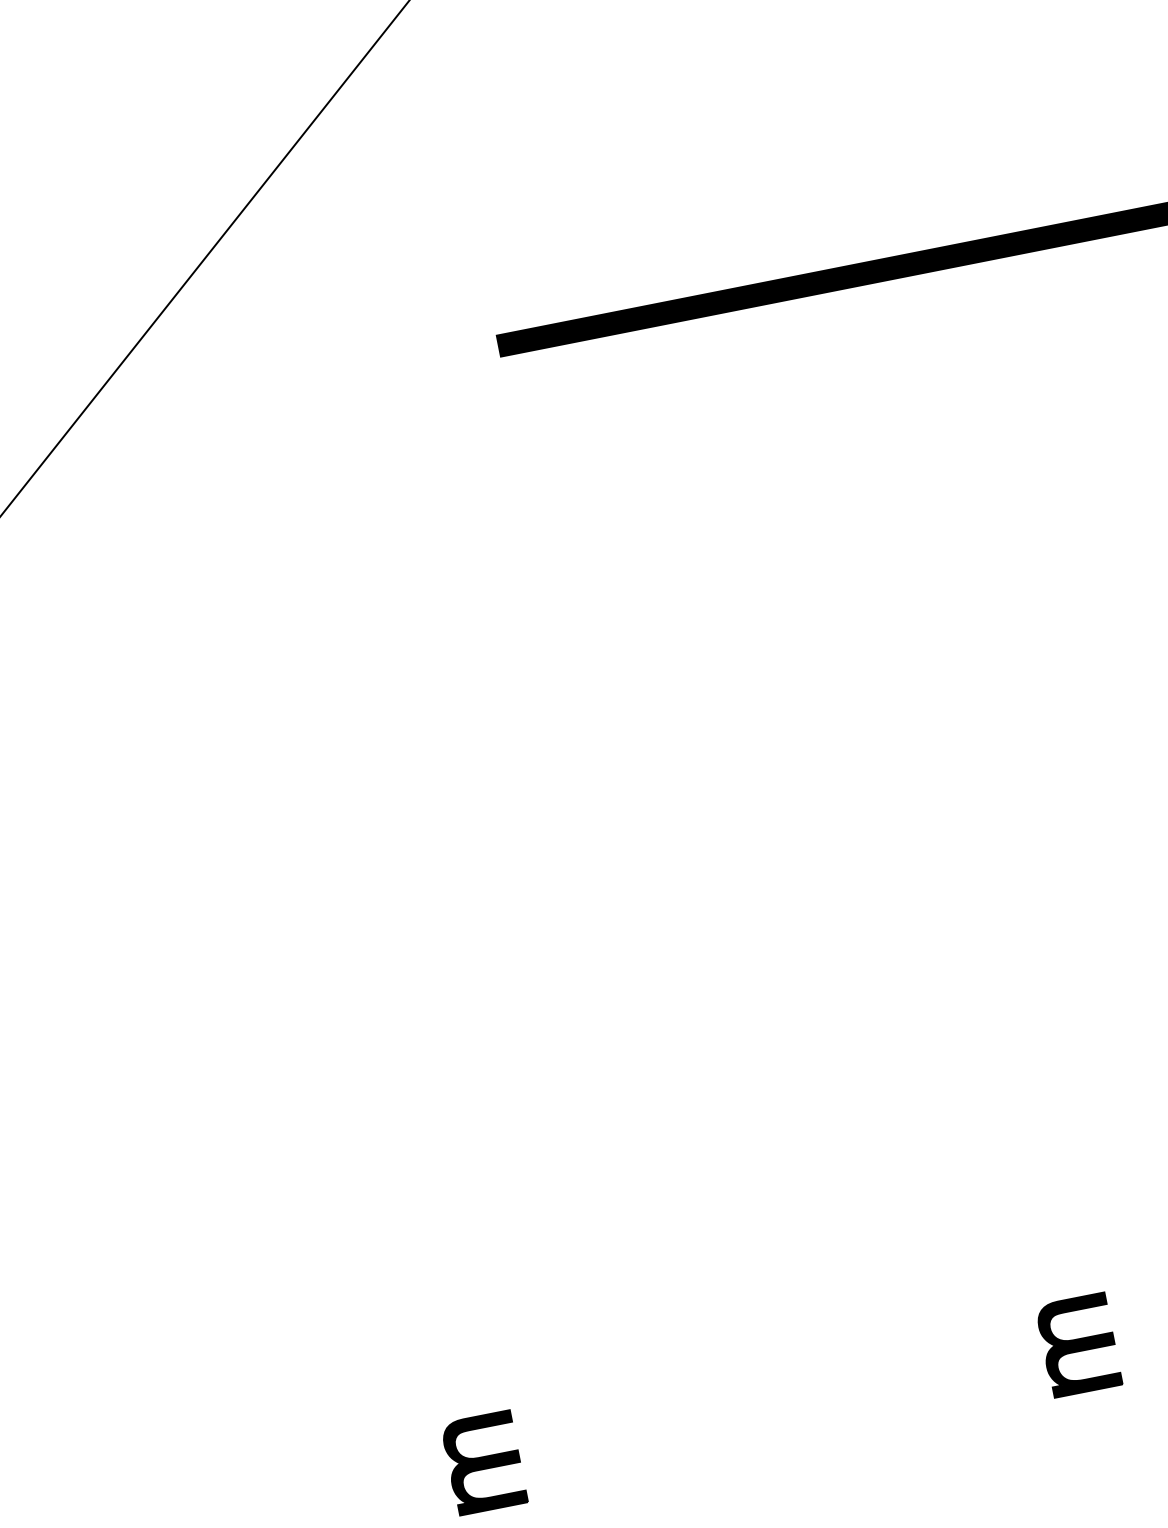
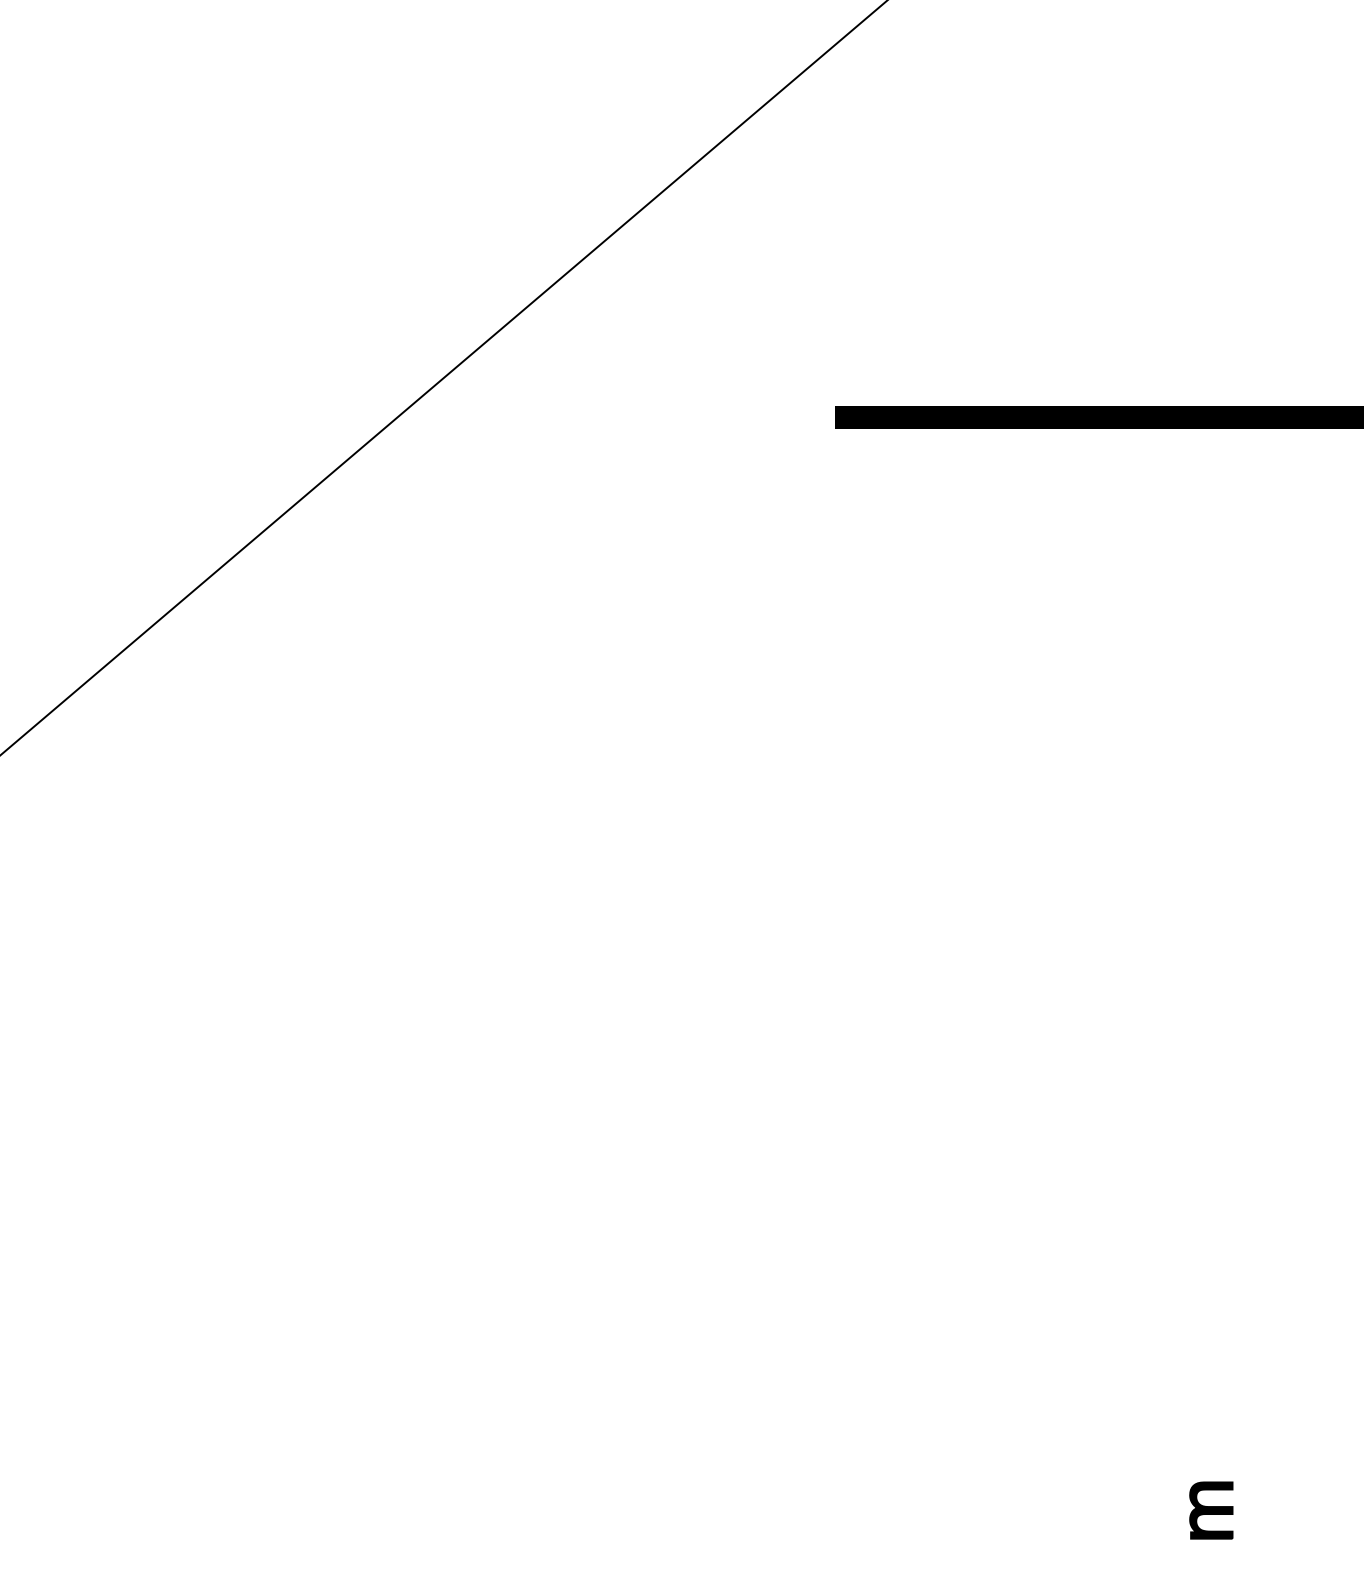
part: (1079, 1345) -> (1211, 1510), size x0.6
part: (483, 1463) -> (604, 1510), removed

